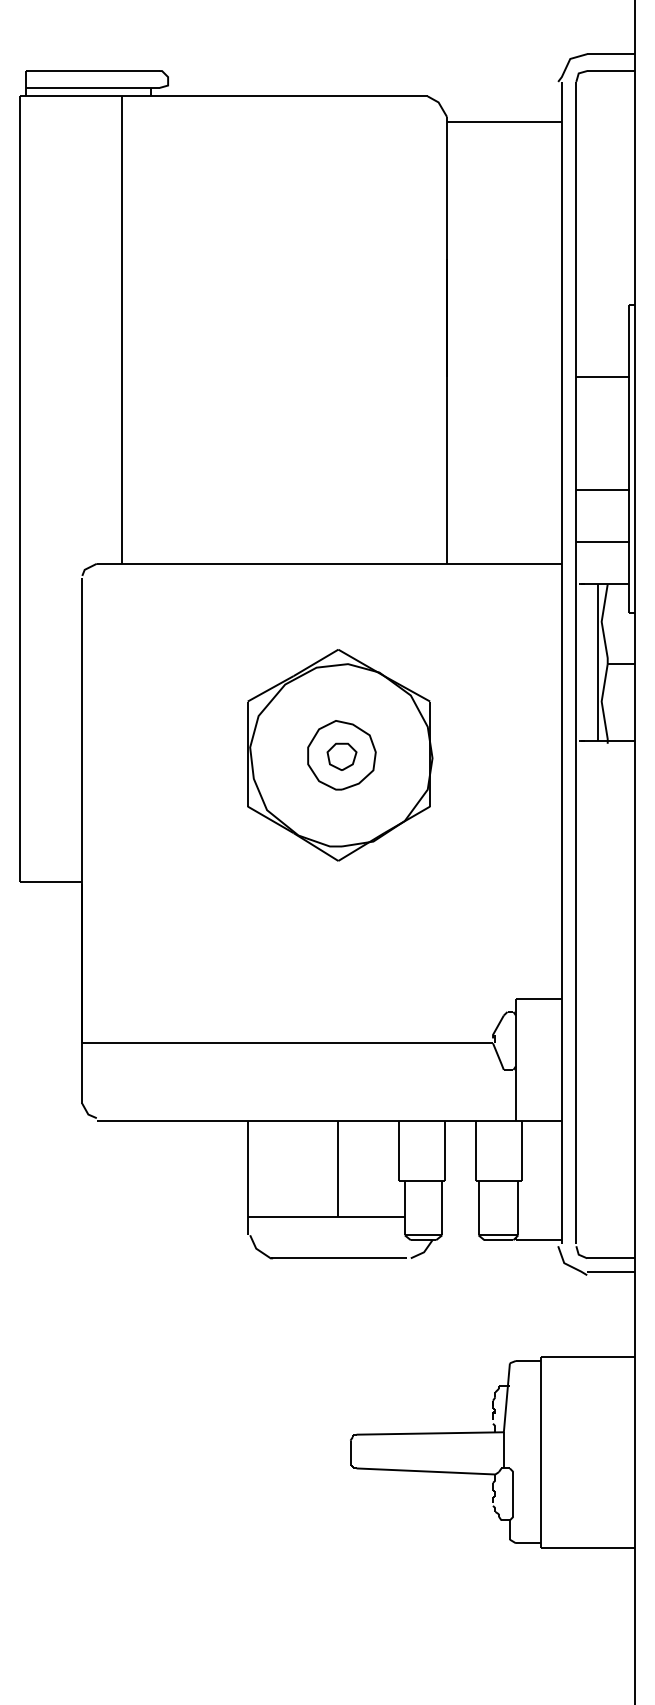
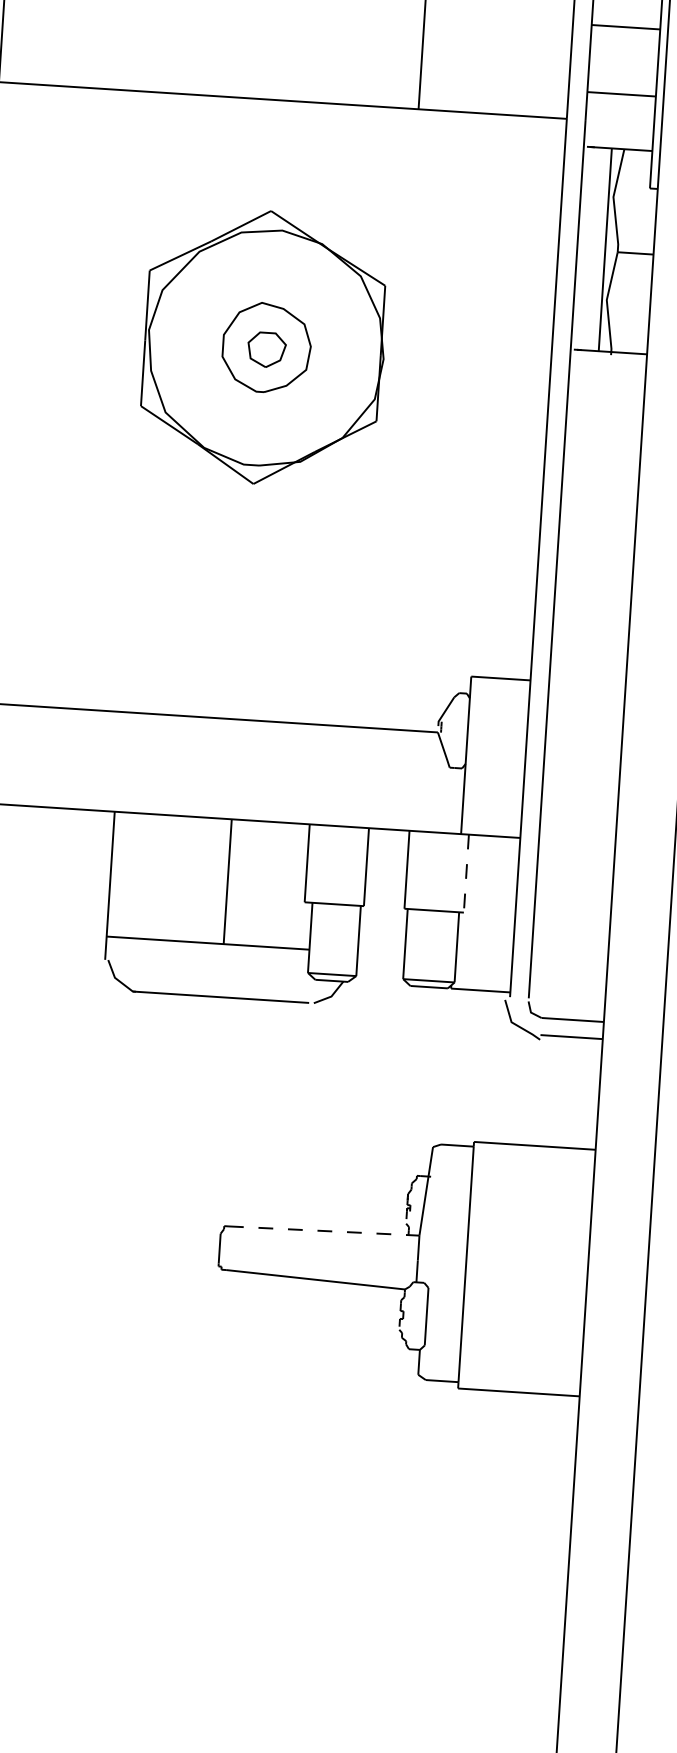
line: (522, 1151) -> (466, 874), solid -> dashed
line: (430, 1433) -> (324, 1231), solid -> dashed

